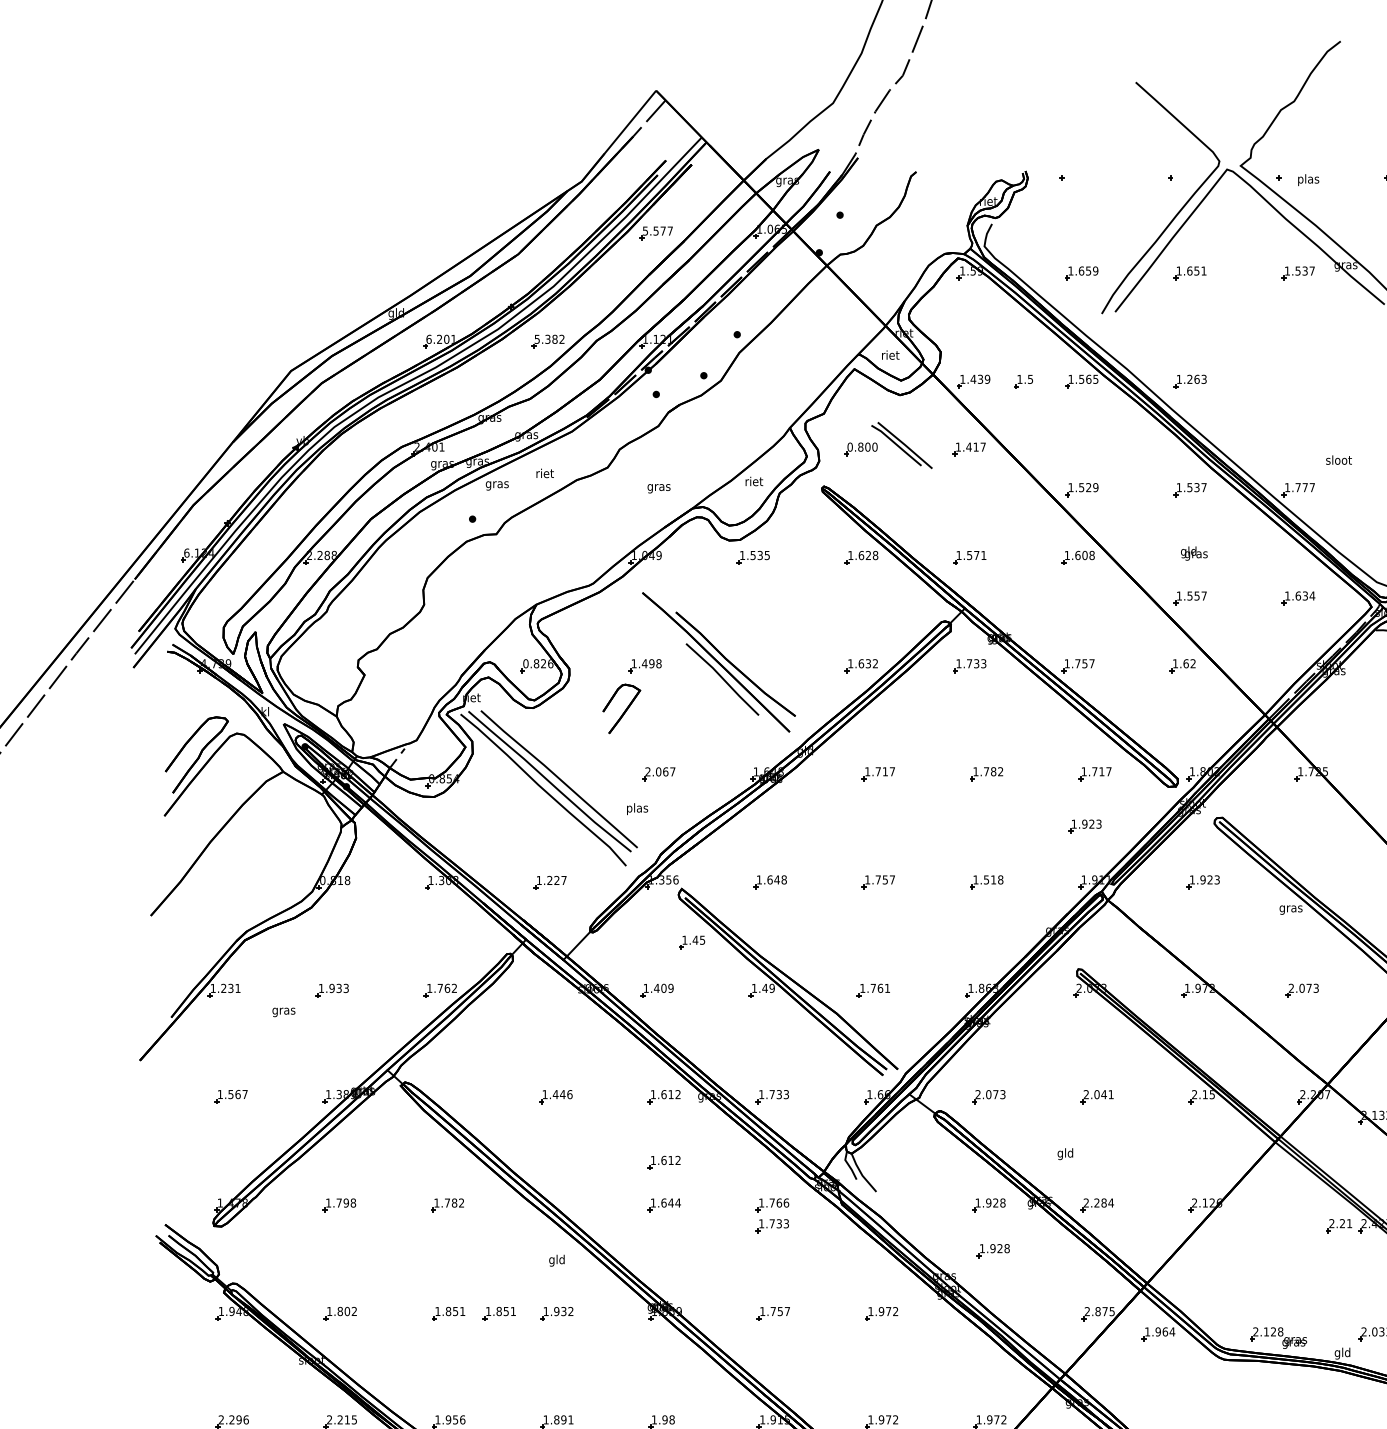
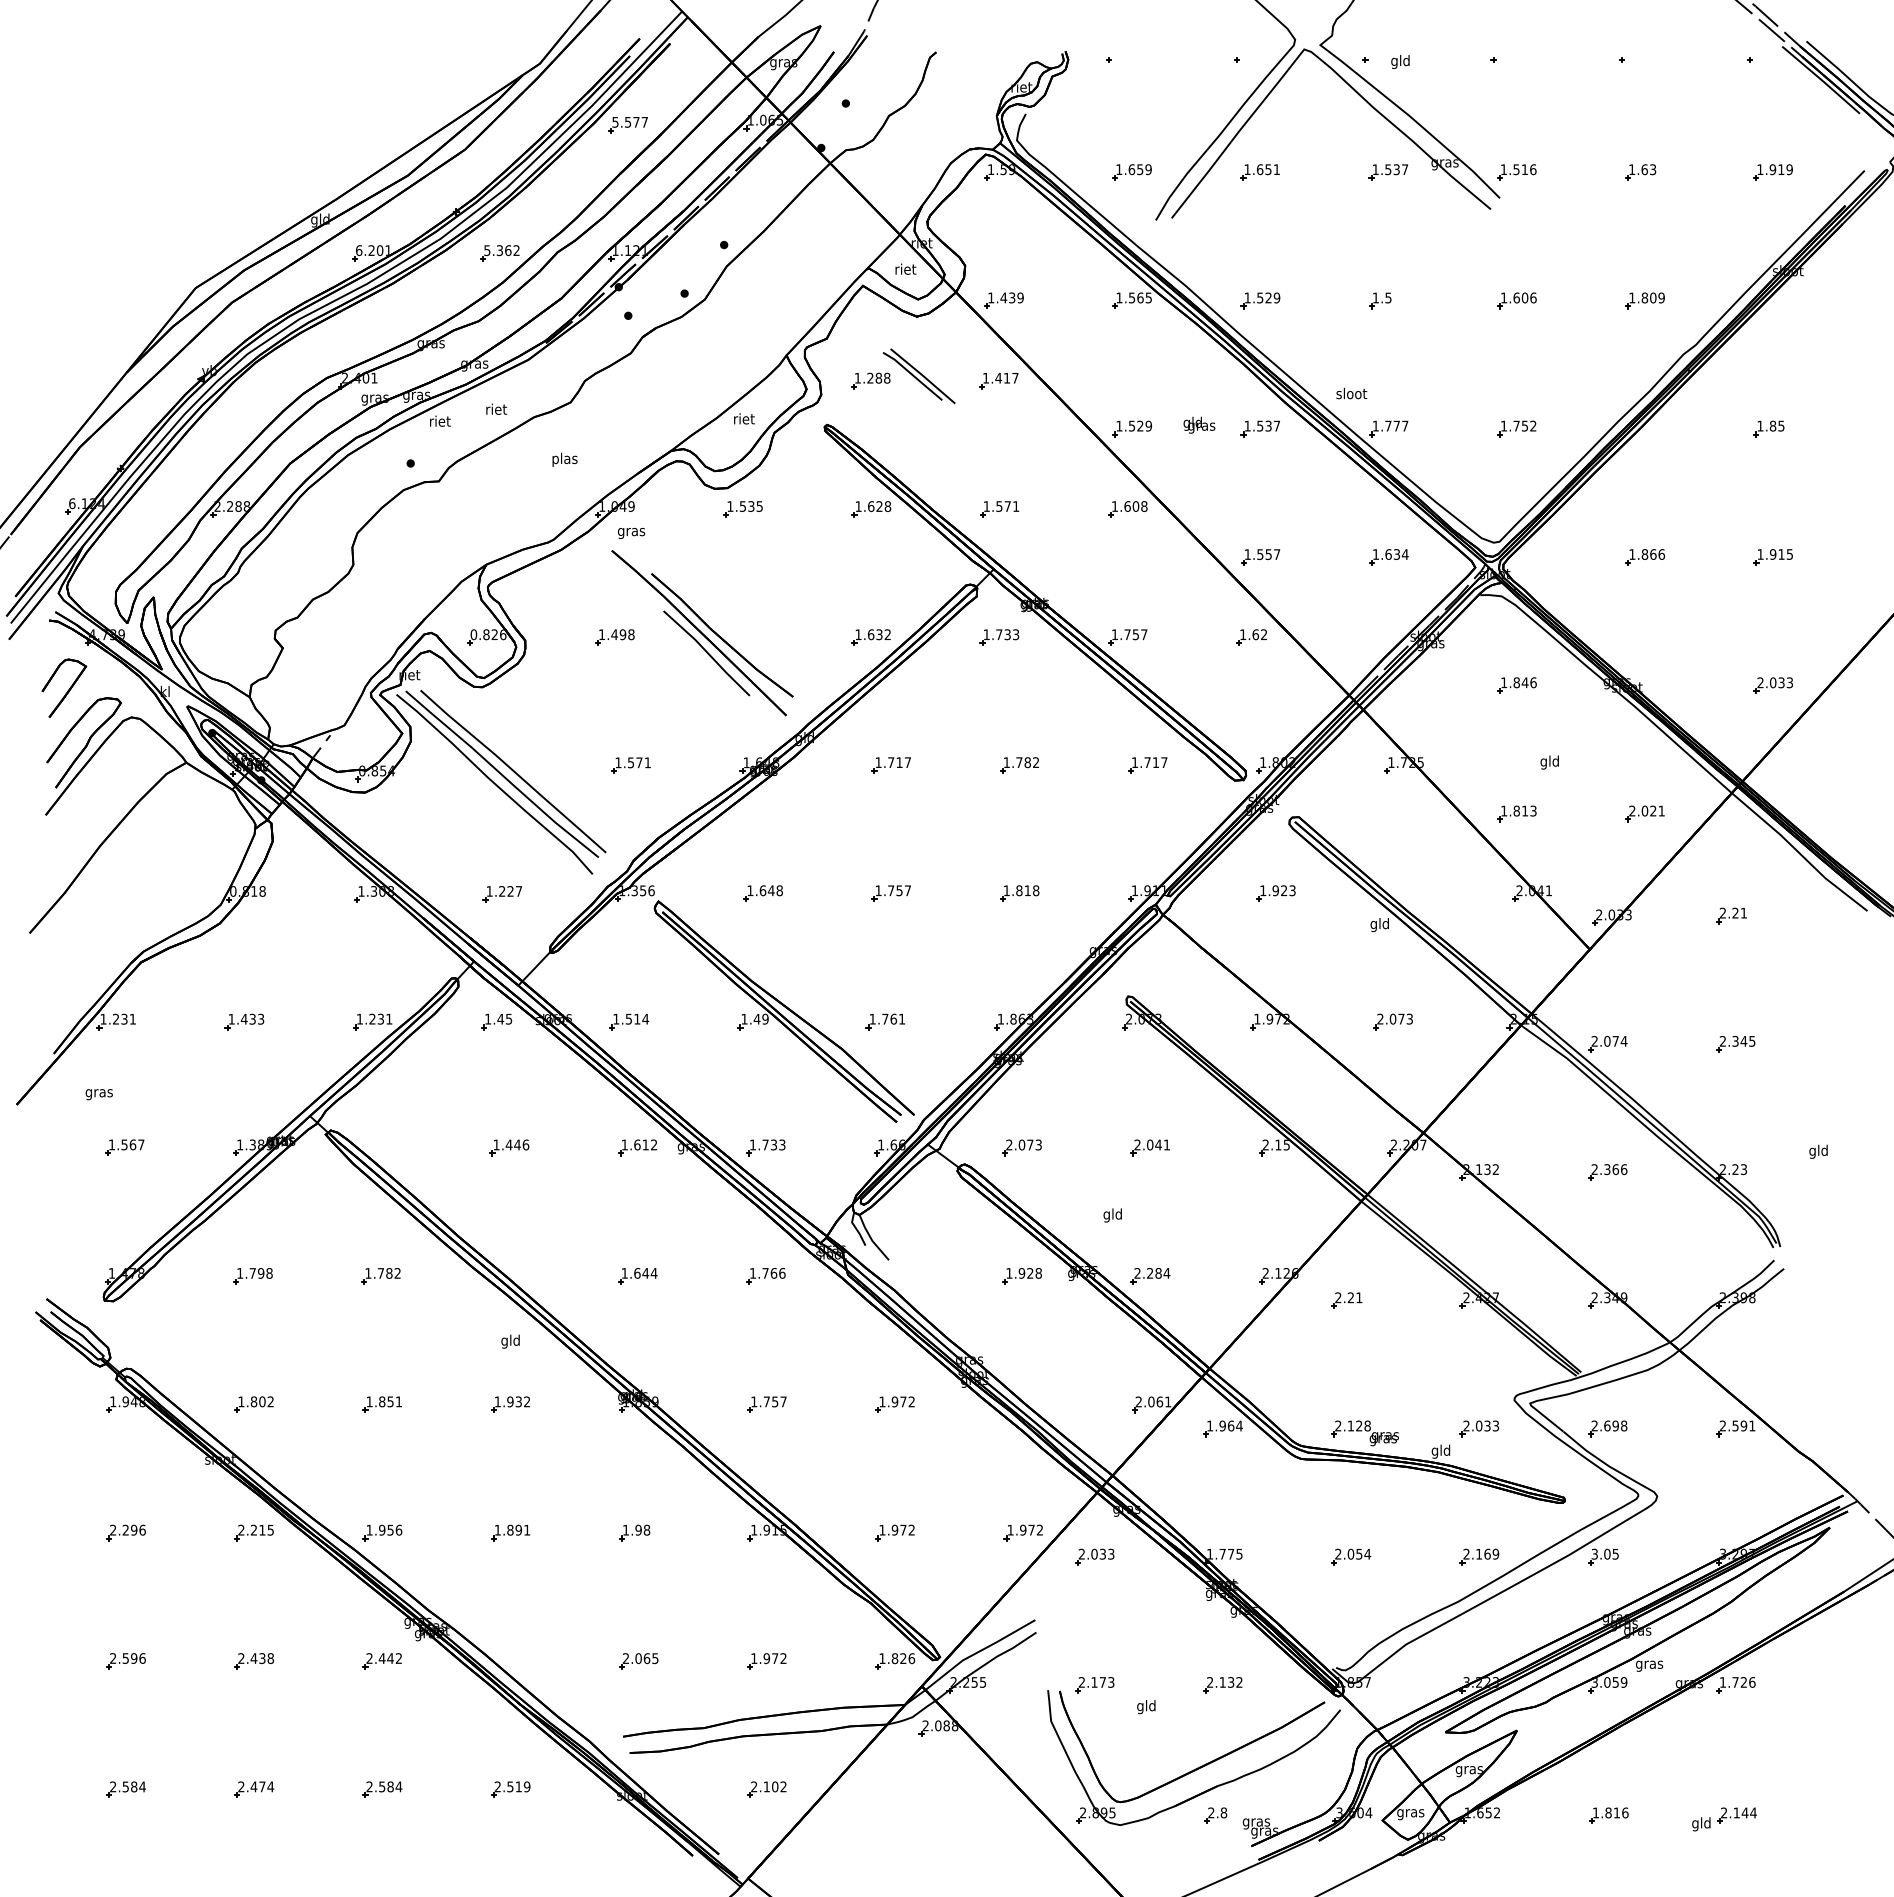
text: (1308, 179) -> (1400, 61), plas -> gld
text: (555, 339) -> (508, 250), 5.382 -> 5.362
text: (1196, 378) -> (1268, 297), 1.263 -> 1.529
part: (1023, 381) -> (1380, 300), moved
text: (862, 446) -> (872, 377), 0.800 -> 1.288
text: (1338, 460) -> (1351, 393), moved
text: (496, 484) -> (439, 422), gras -> riet
text: (659, 488) -> (631, 533), moved
text: (1194, 552) -> (1199, 424), moved
part: (621, 708) -> (64, 687), moved
text: (659, 771) -> (632, 762), 2.067 -> 1.571
text: (637, 808) -> (564, 459), moved
part: (1084, 826) -> (1135, 827), removed
text: (986, 879) -> (1019, 890), 1.518 -> 1.818
text: (1290, 909) -> (1379, 925), gras -> gld
part: (691, 943) -> (496, 1022), moved
text: (331, 987) -> (243, 1018), 1.933 -> 1.433
text: (447, 987) -> (380, 1018), 1.762 -> 1.231
text: (664, 987) -> (637, 1018), 1.409 -> 1.514
text: (283, 1012) -> (98, 1094), moved
part: (664, 1162) -> (637, 1225), removed
part: (772, 1225) -> (765, 1300), removed
part: (1338, 1225) -> (1346, 1300), moved
part: (992, 1251) -> (1026, 1330), removed
text: (1104, 1311) -> (1159, 1401), 2.875 -> 2.061
part: (498, 1313) -> (441, 1404), removed

